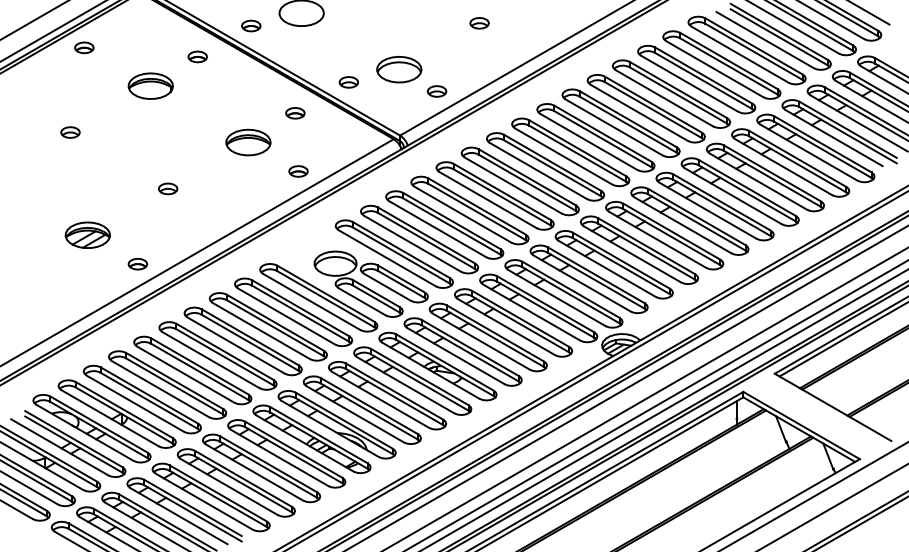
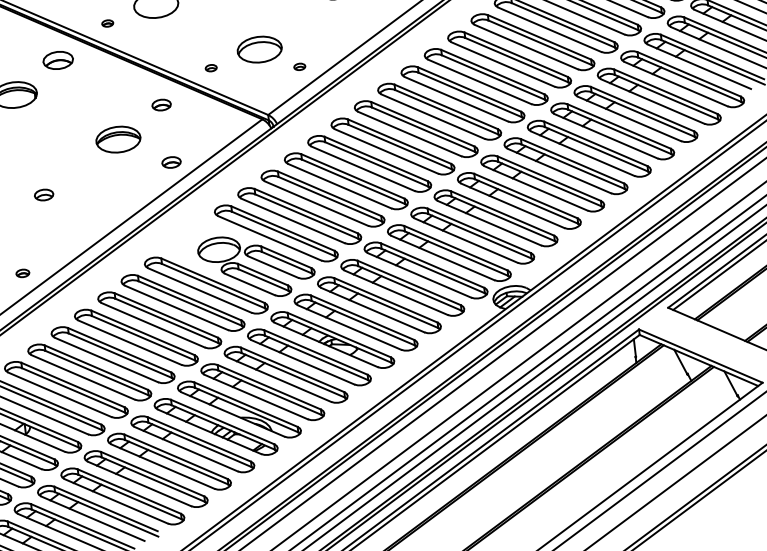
part: (251, 25) -> (107, 23), size x0.6
part: (197, 56) -> (57, 60), size x1.6
part: (348, 82) -> (210, 68), size x0.6
part: (436, 91) -> (299, 66), size x0.6
part: (137, 264) -> (22, 273), size x0.7

